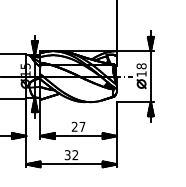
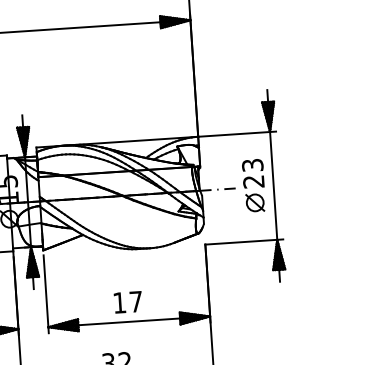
text: (141, 69) -> (252, 172), 18 -> 23
text: (74, 126) -> (119, 302), 27 -> 17

